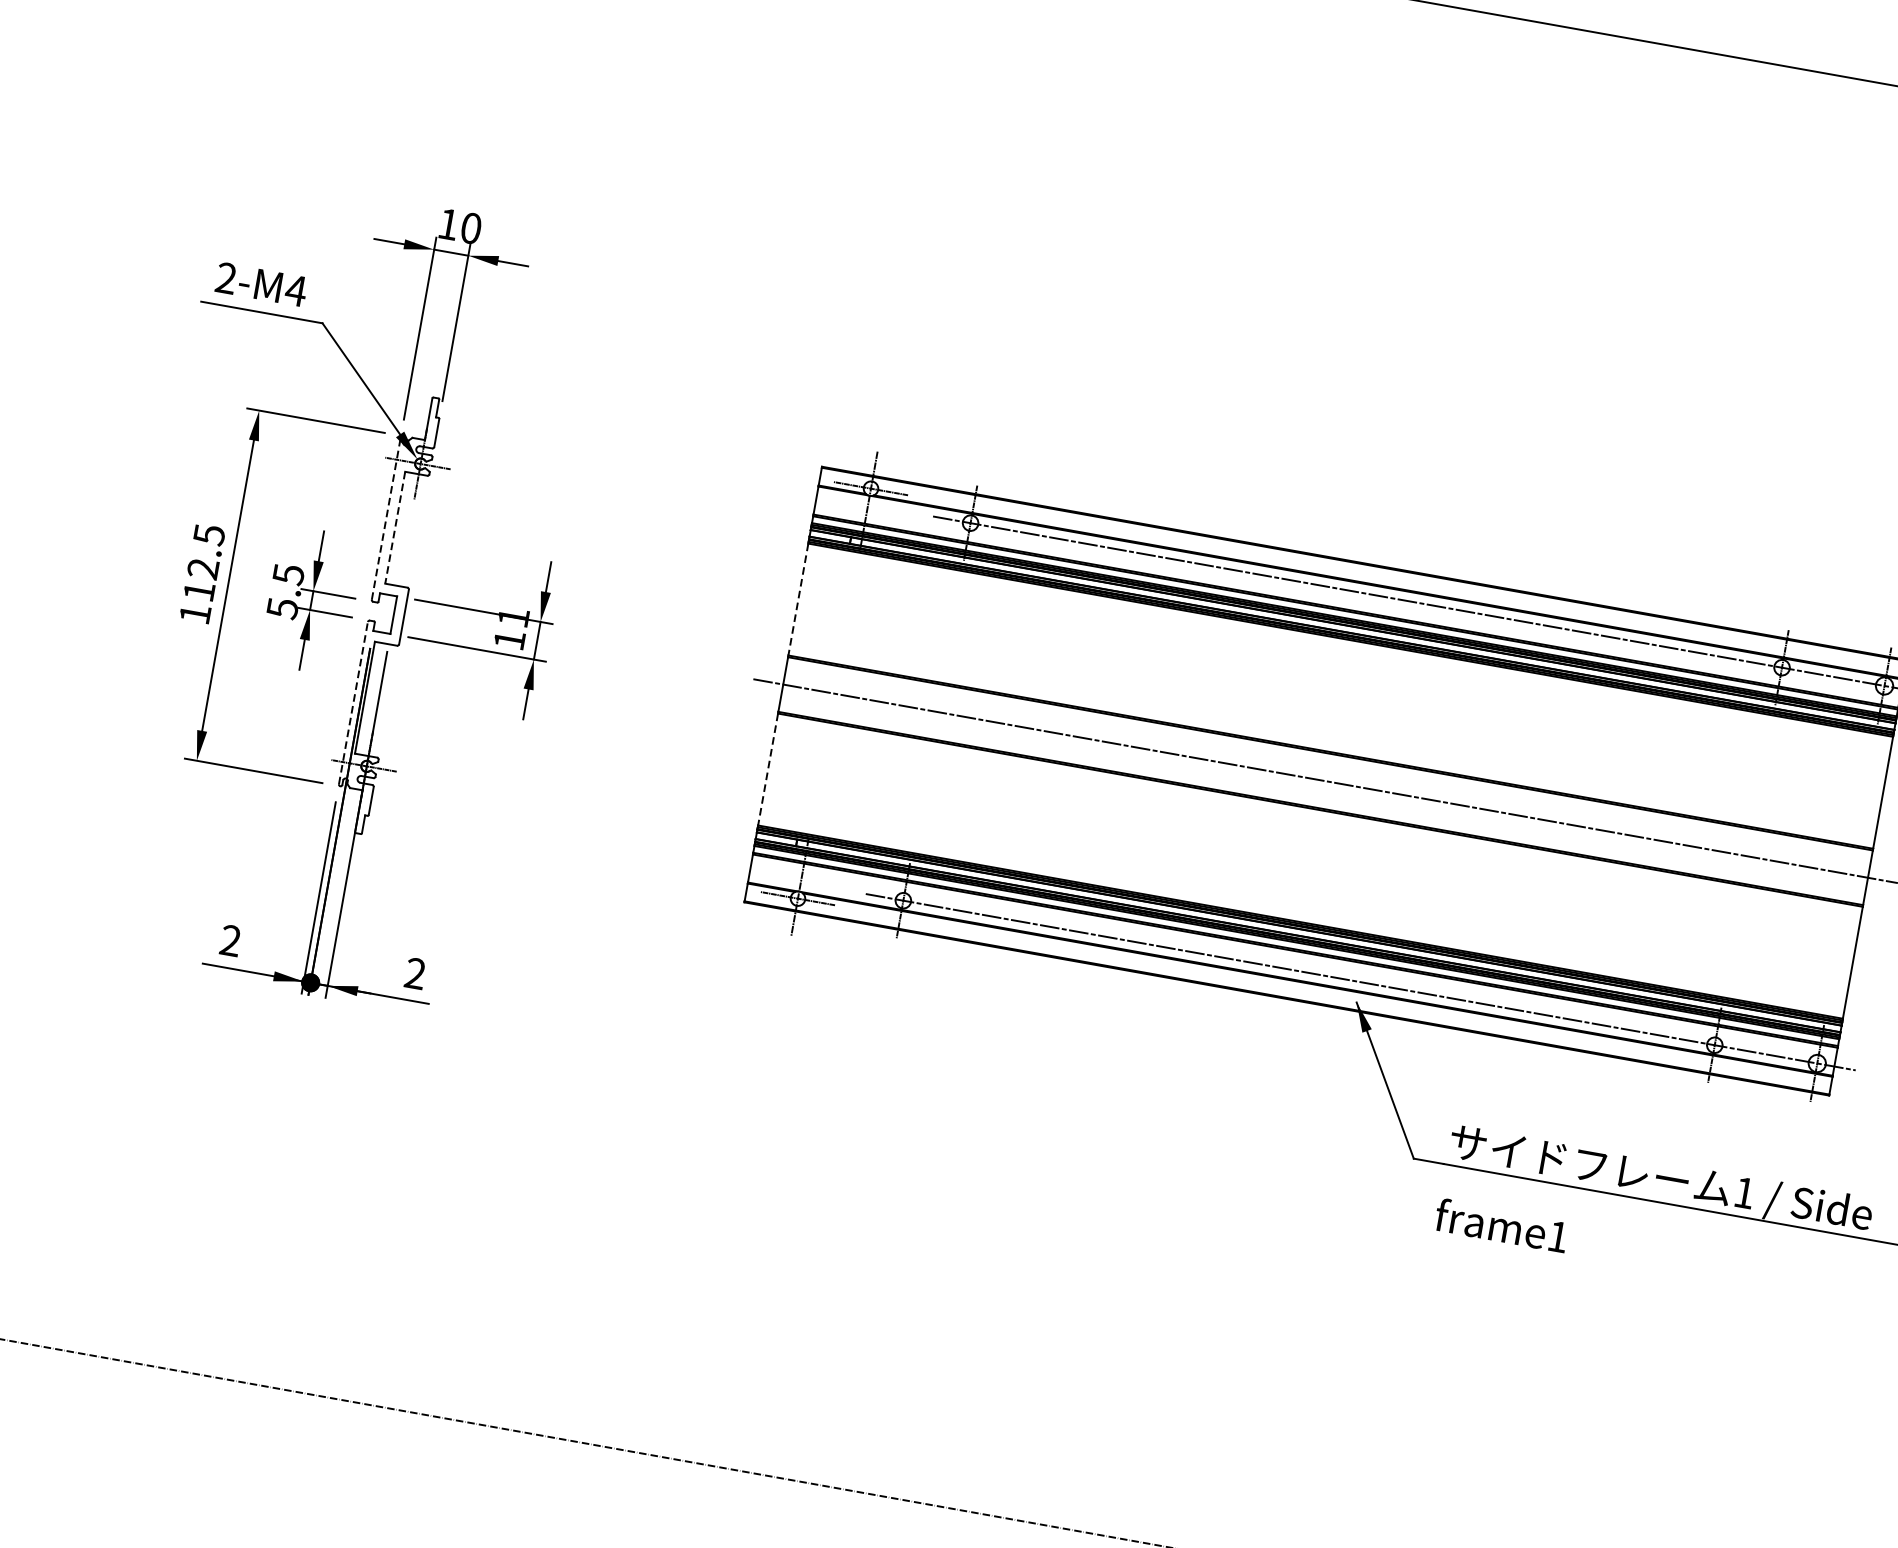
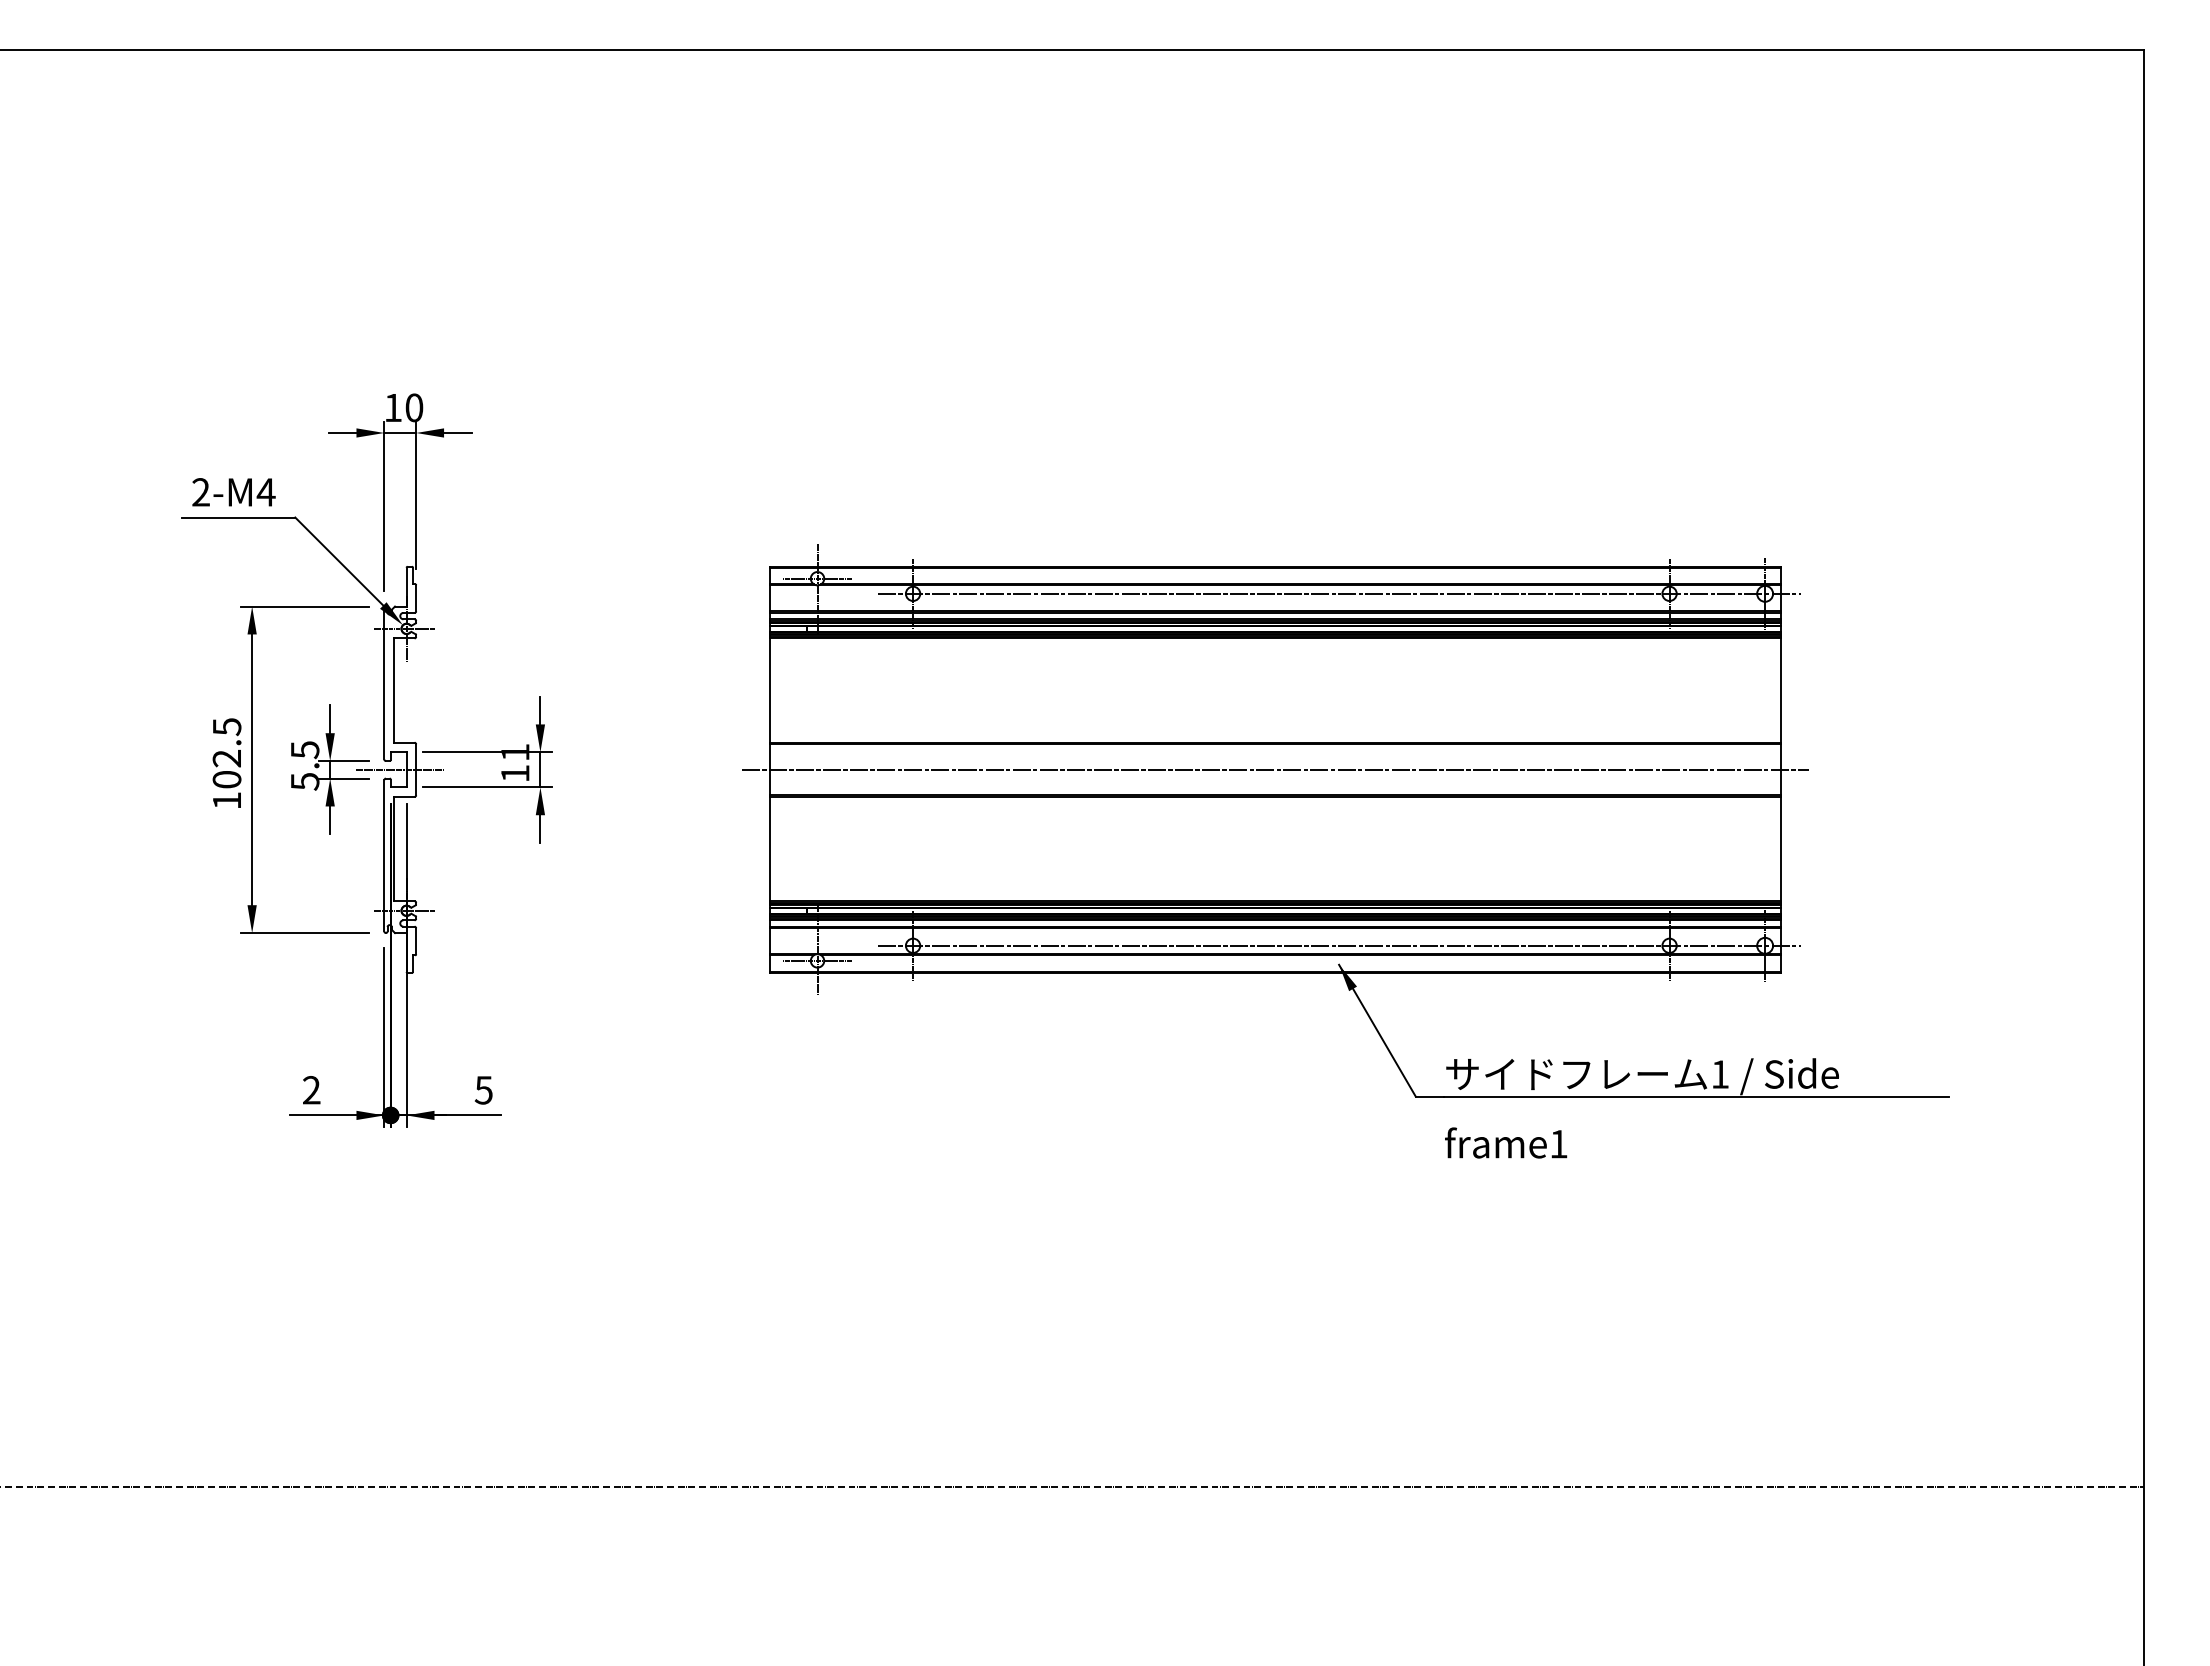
line: (386, 518) -> (384, 683), dashed -> solid
line: (394, 528) -> (393, 691), dashed -> solid
text: (198, 591) -> (226, 779), 112.5 -> 102.5
line: (797, 600) -> (769, 691), dashed -> solid
line: (387, 613) -> (400, 769), added
line: (353, 702) -> (384, 855), dashed -> solid
line: (767, 769) -> (769, 849), dashed -> solid
text: (414, 973) -> (483, 1090), 2 -> 5

